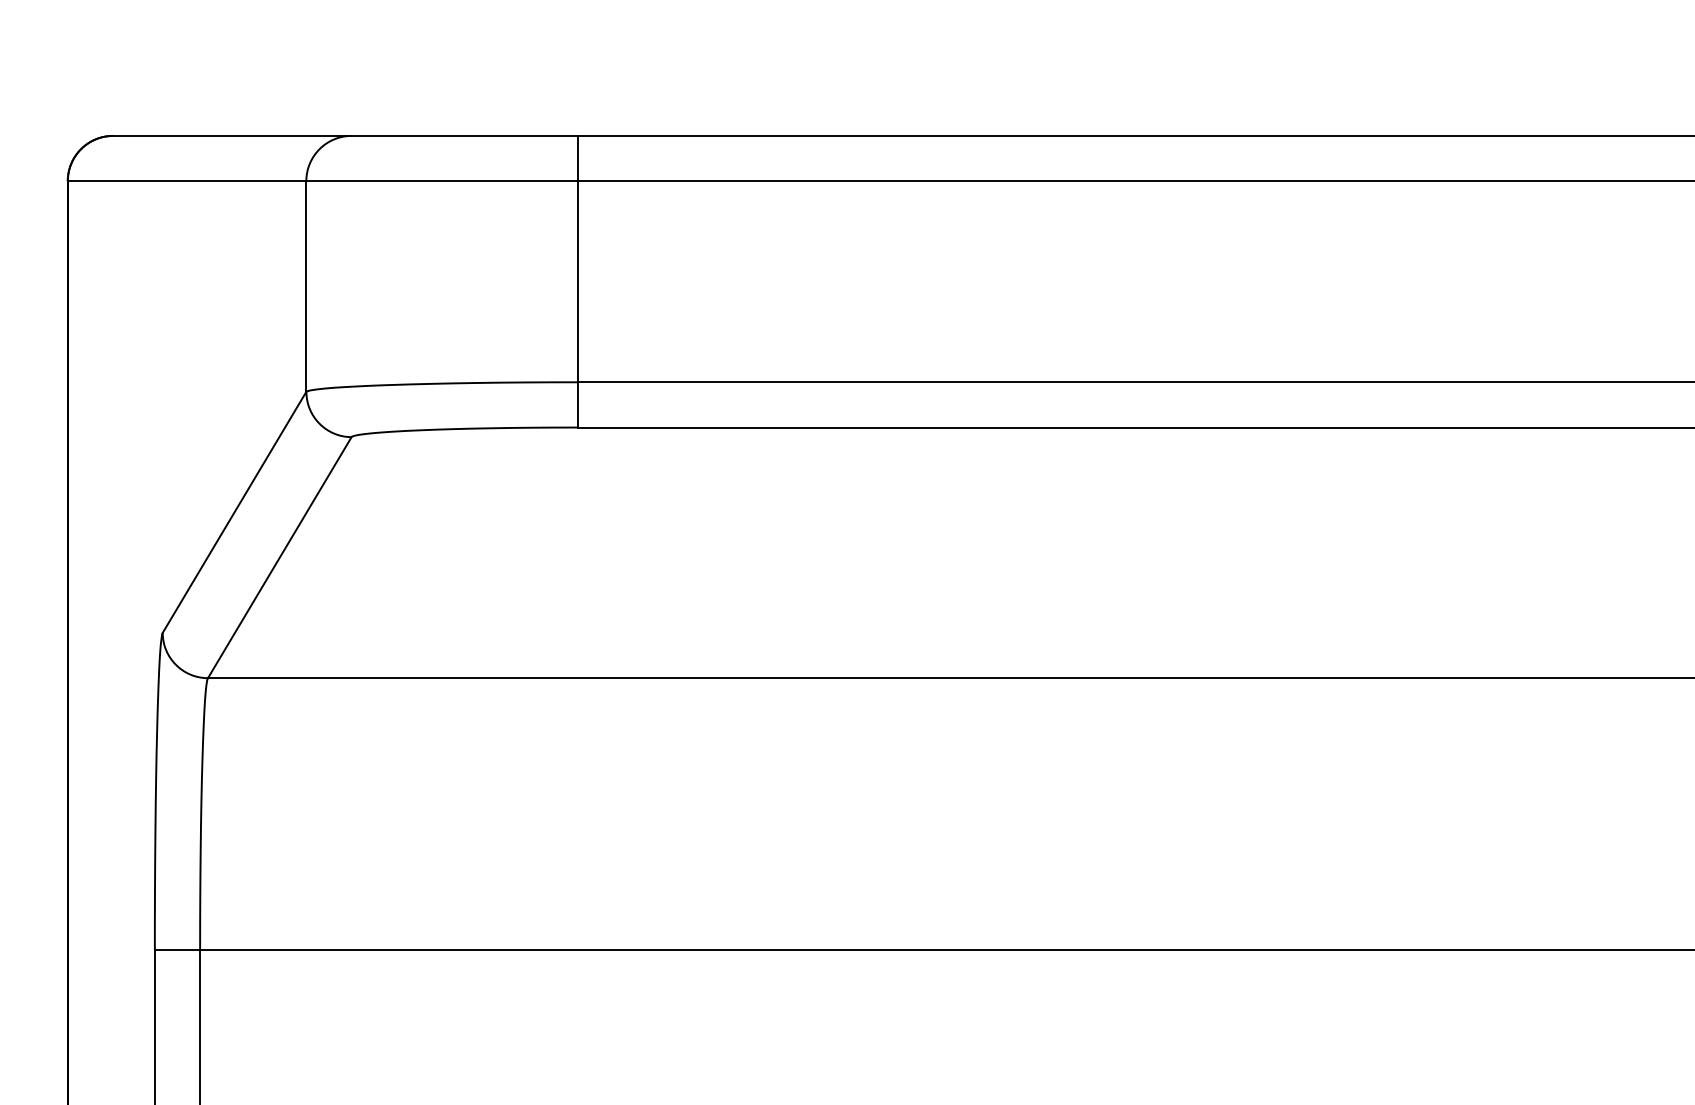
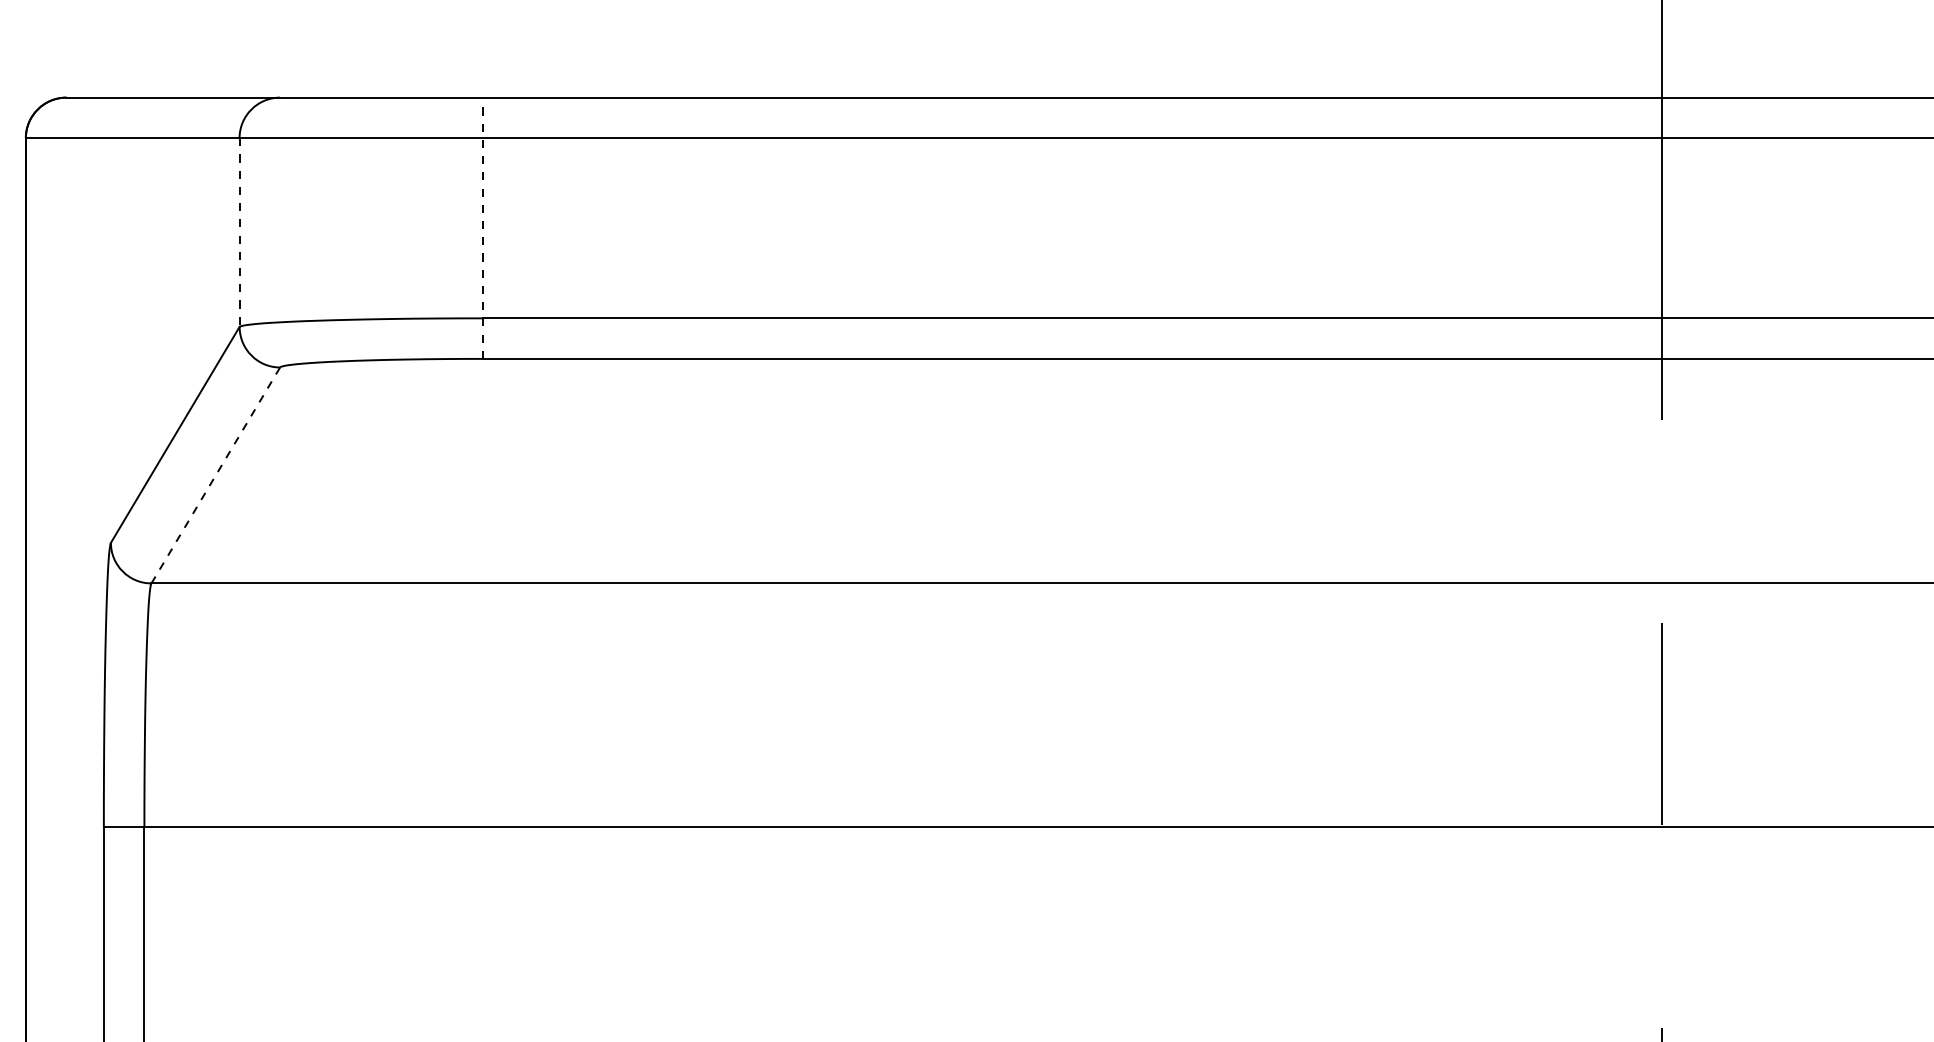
line: (577, 281) -> (482, 228), solid -> dashed
line: (306, 287) -> (239, 233), solid -> dashed
line: (279, 557) -> (215, 475), solid -> dashed

